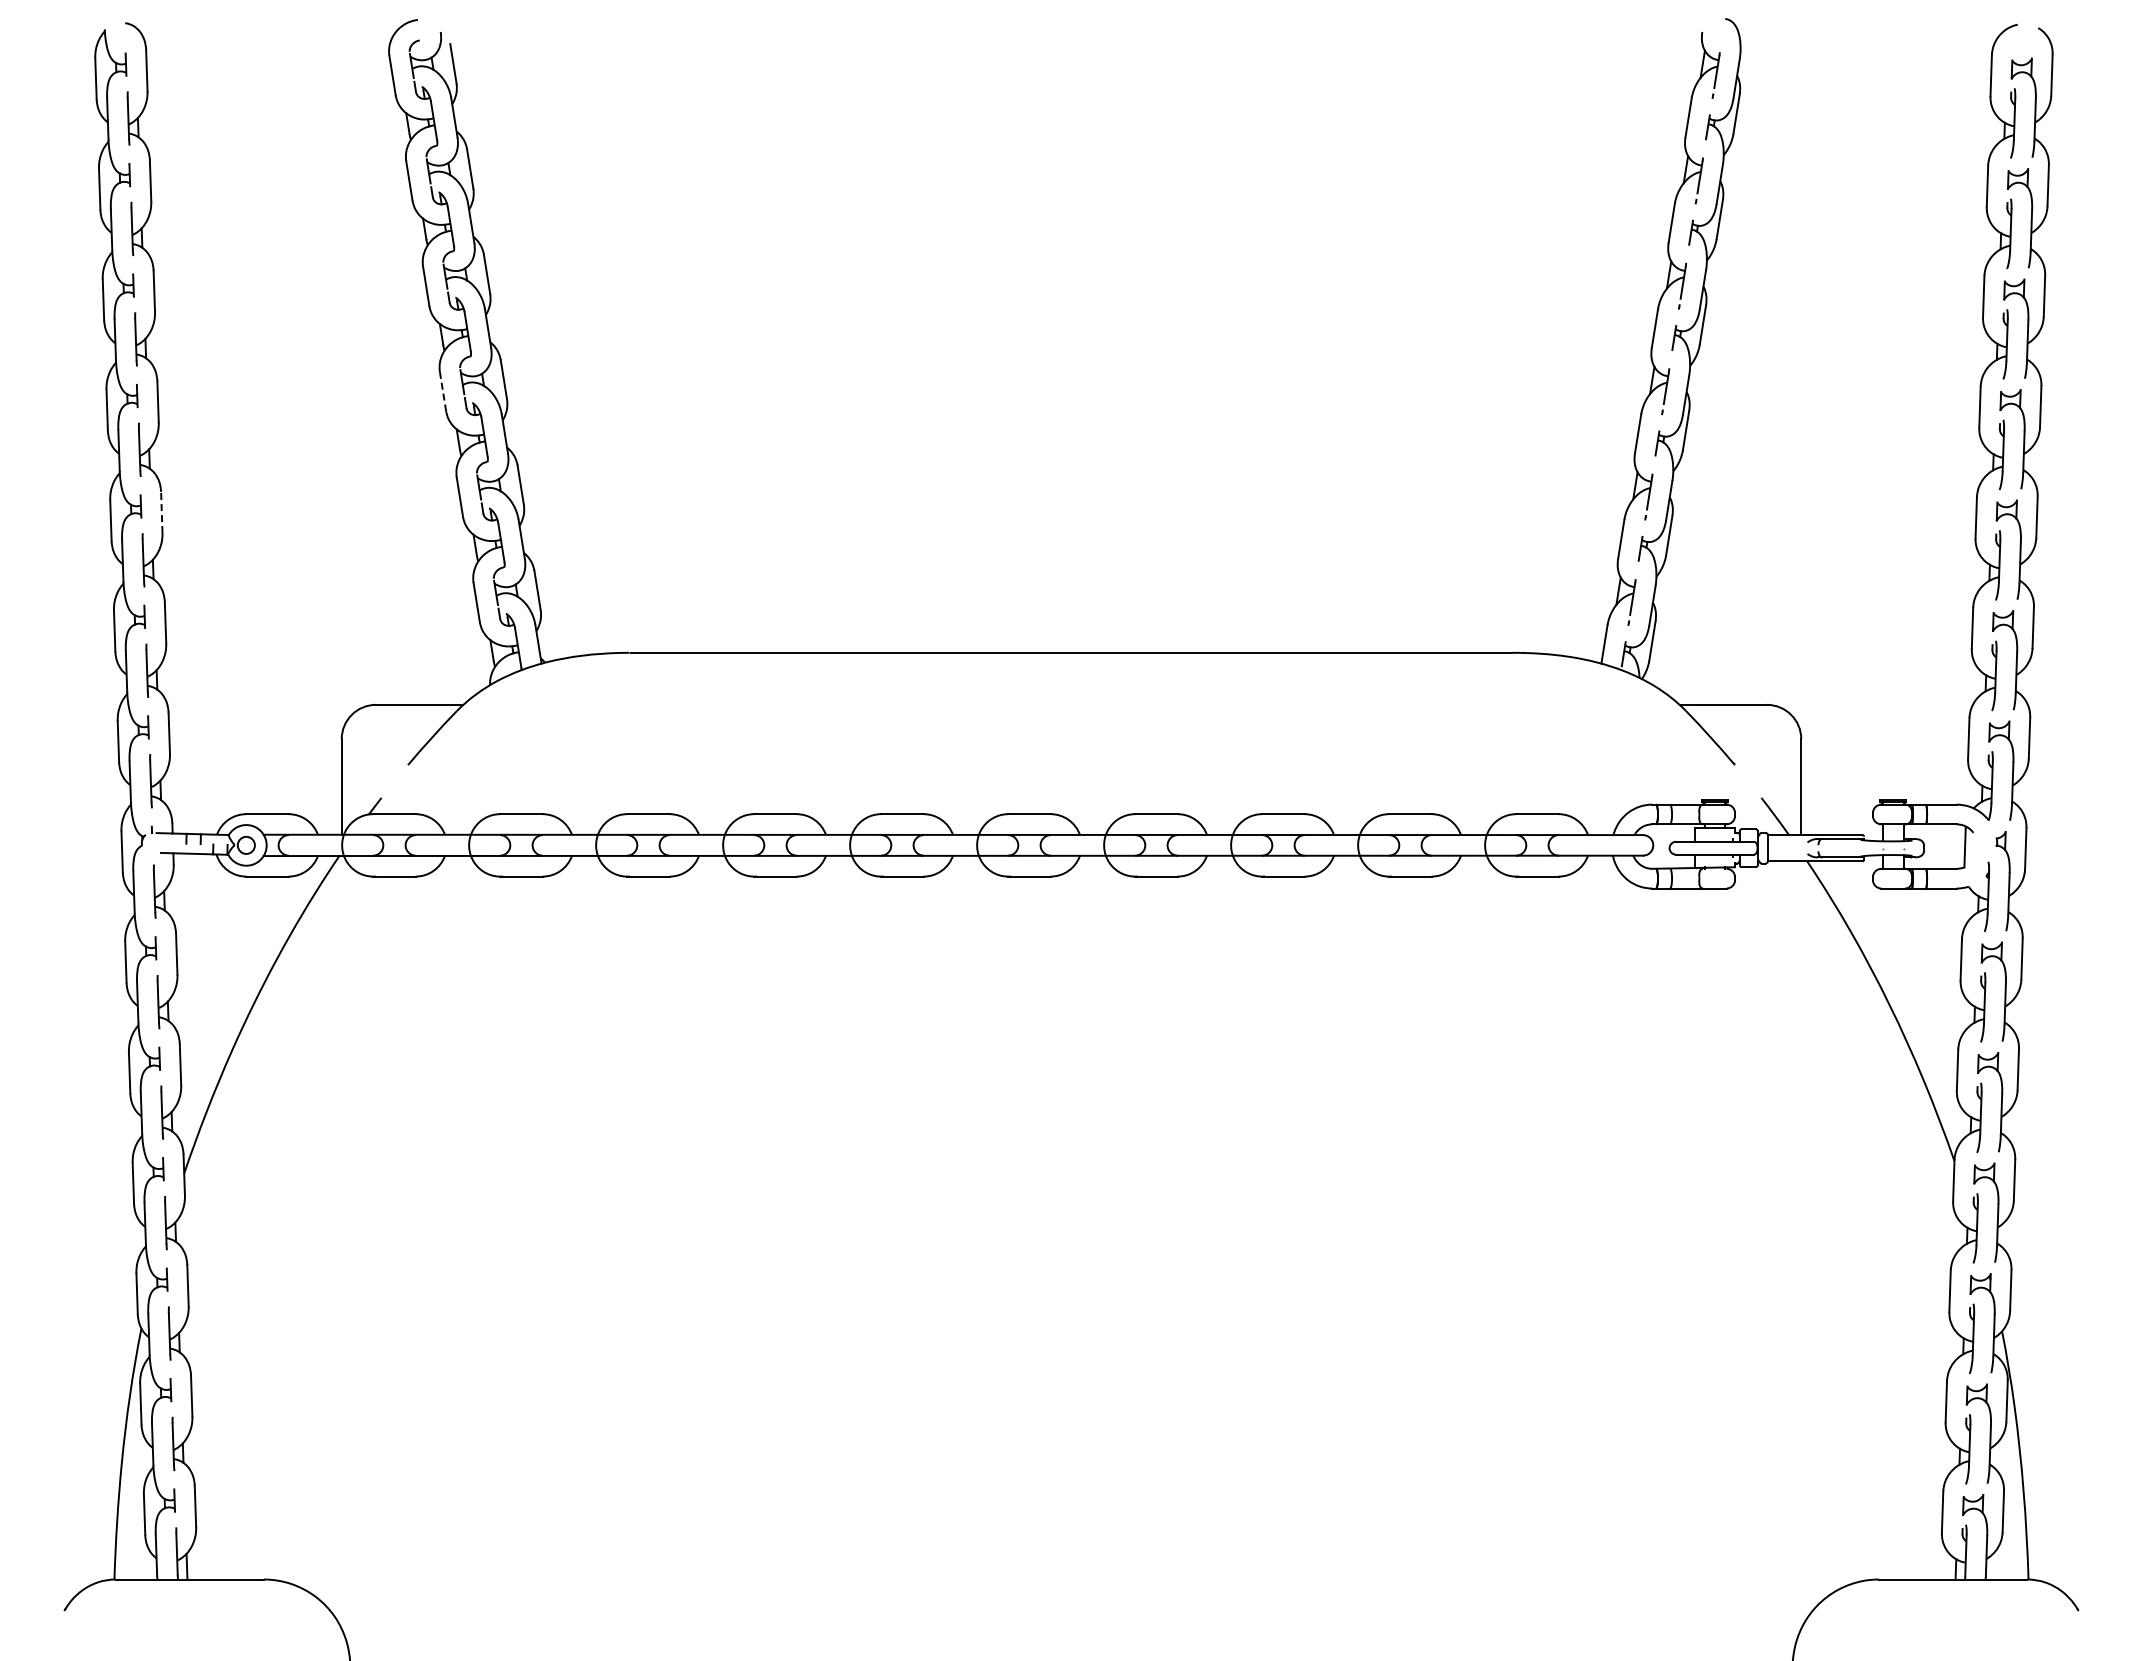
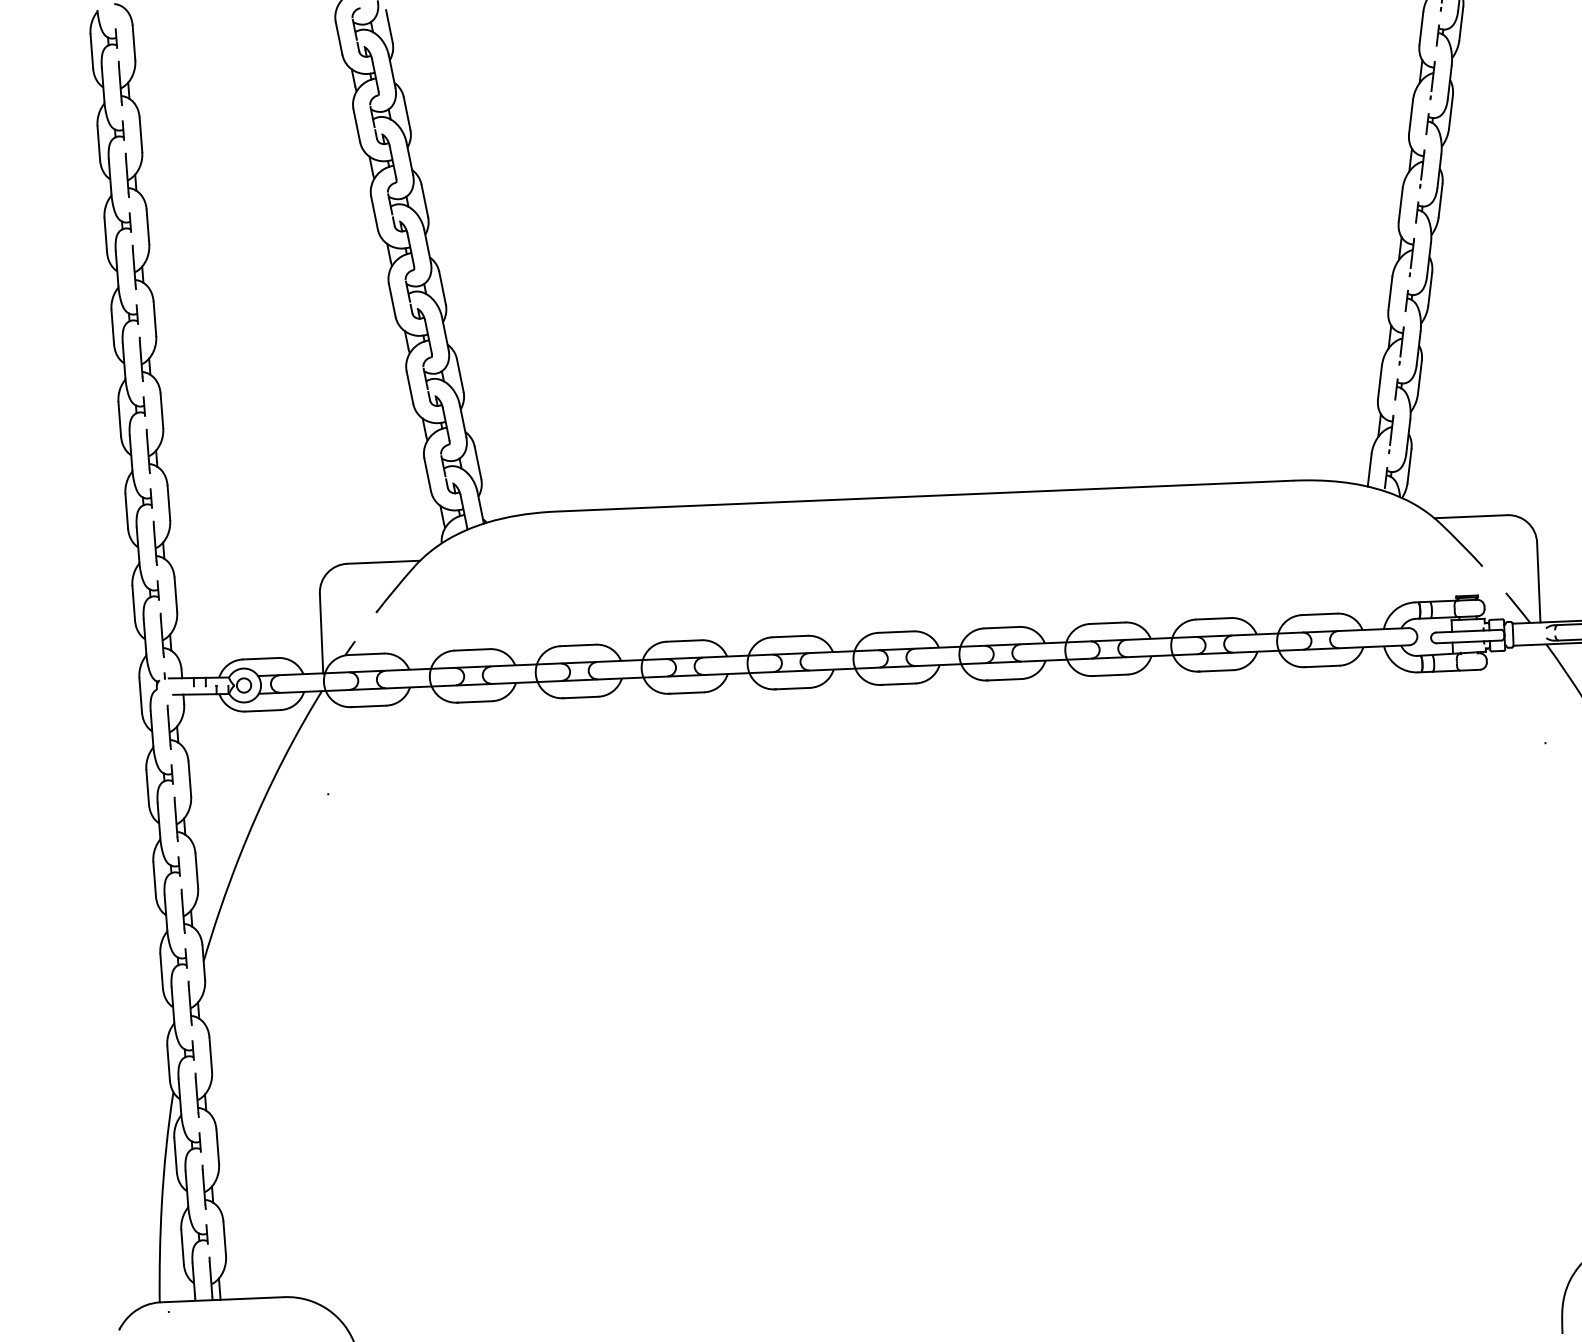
line: (443, 391) -> (392, 300), dashed -> solid
line: (161, 512) -> (161, 410), dashed -> solid

